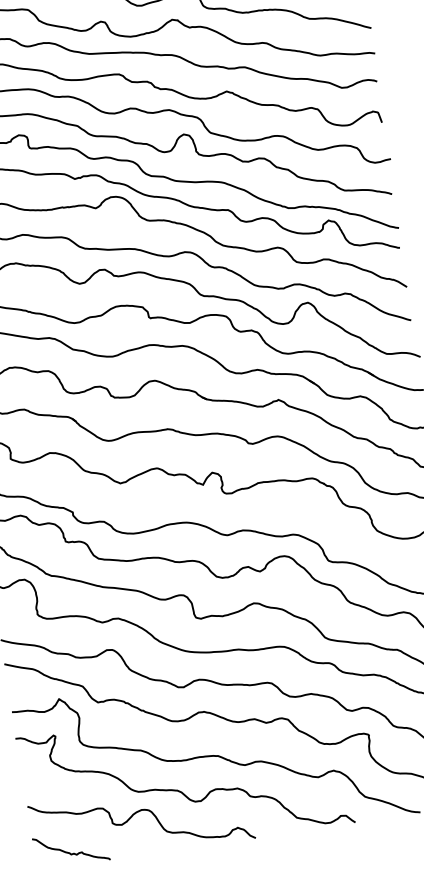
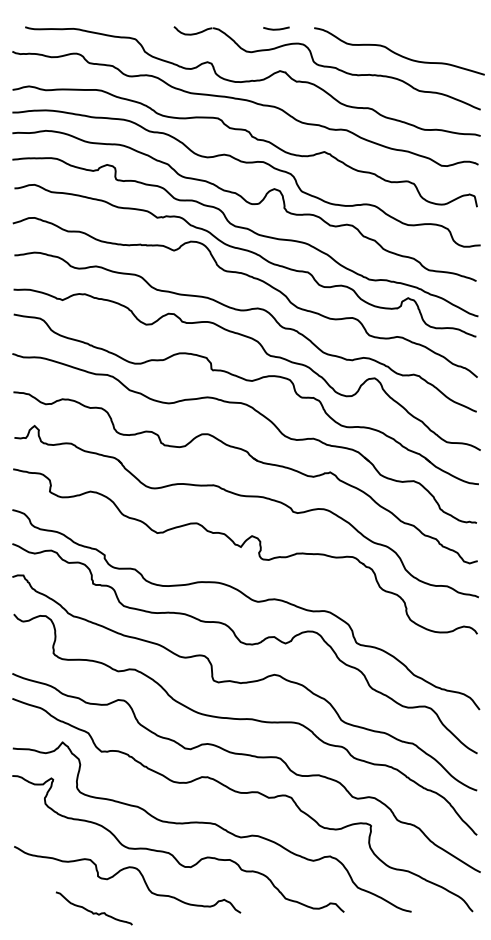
curve: (70, 852) -> (92, 911), moved

